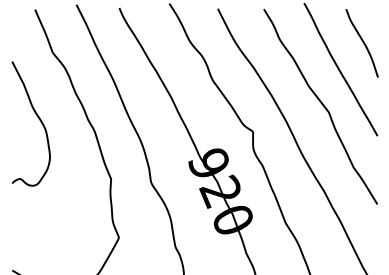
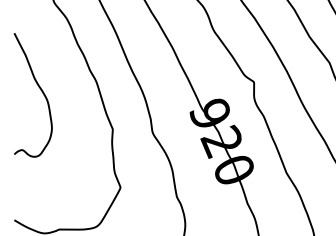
curve: (37, 117) -> (39, 88), moved

